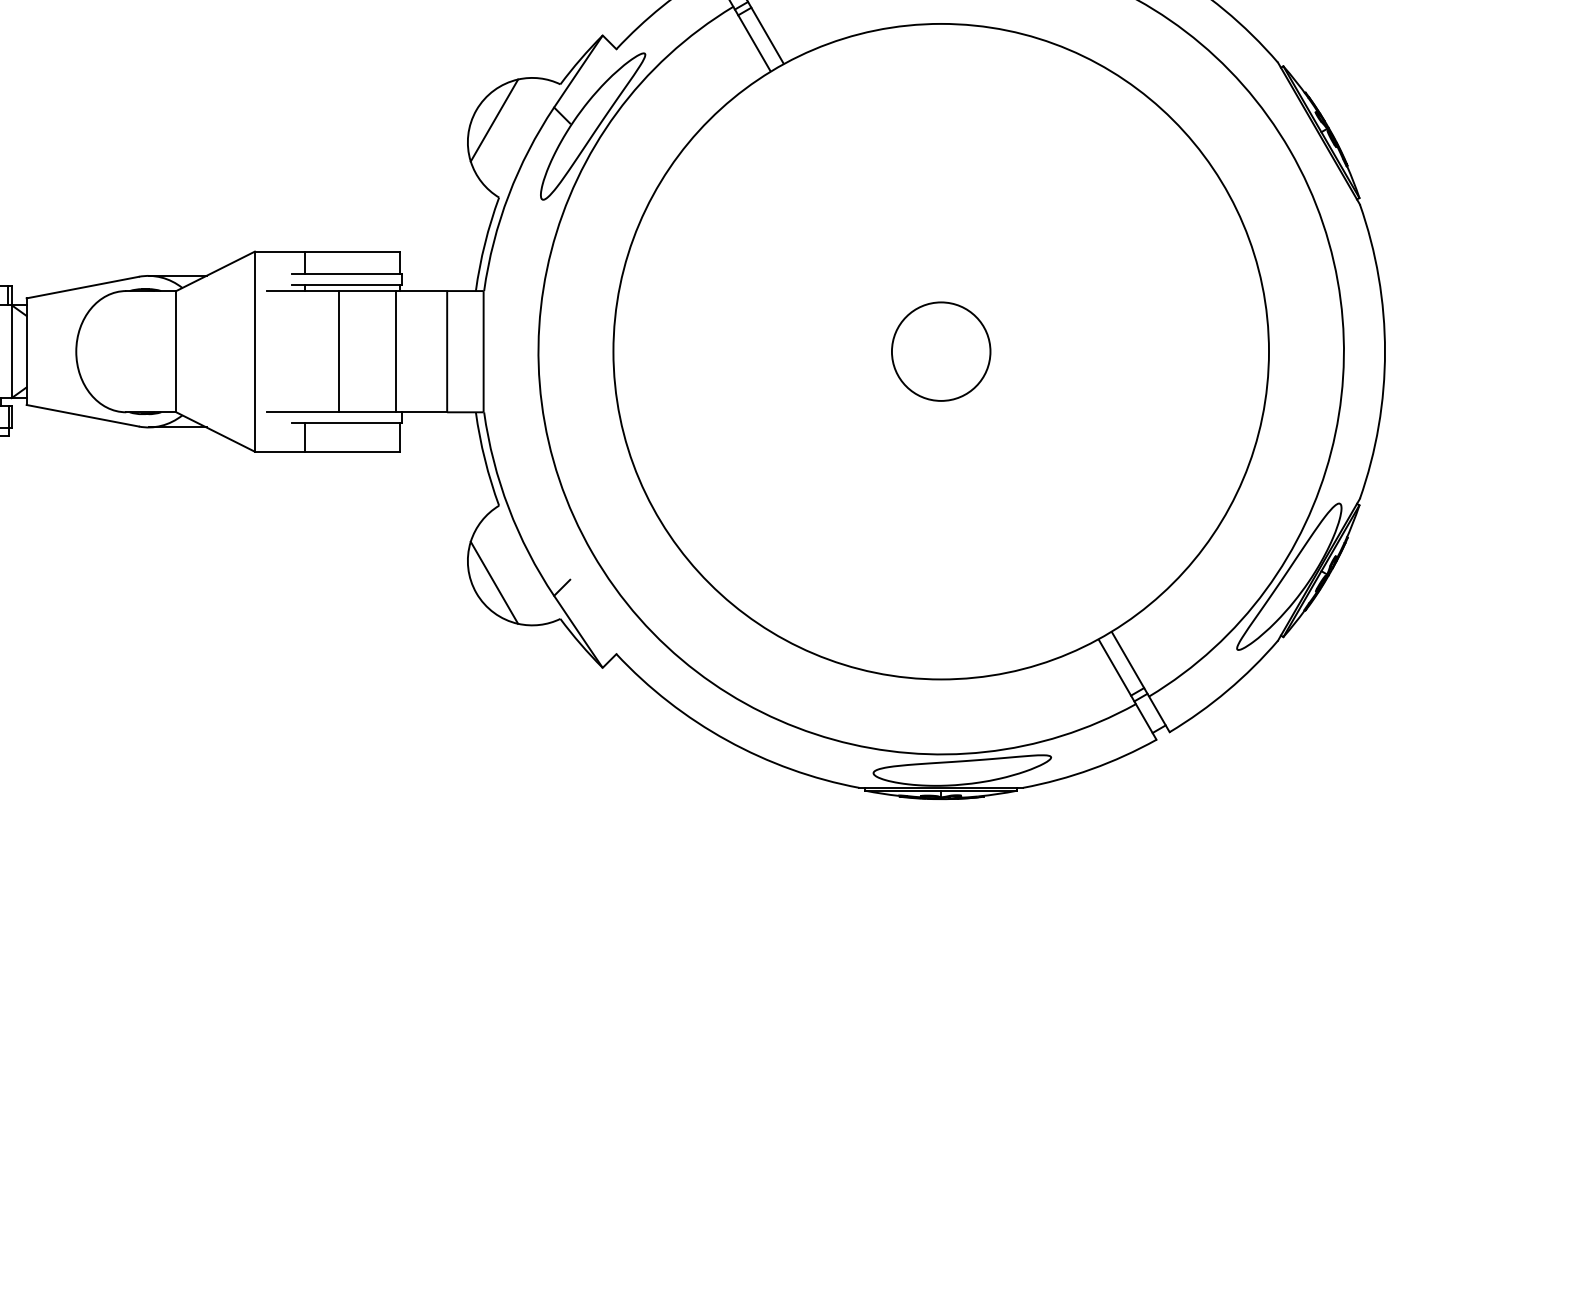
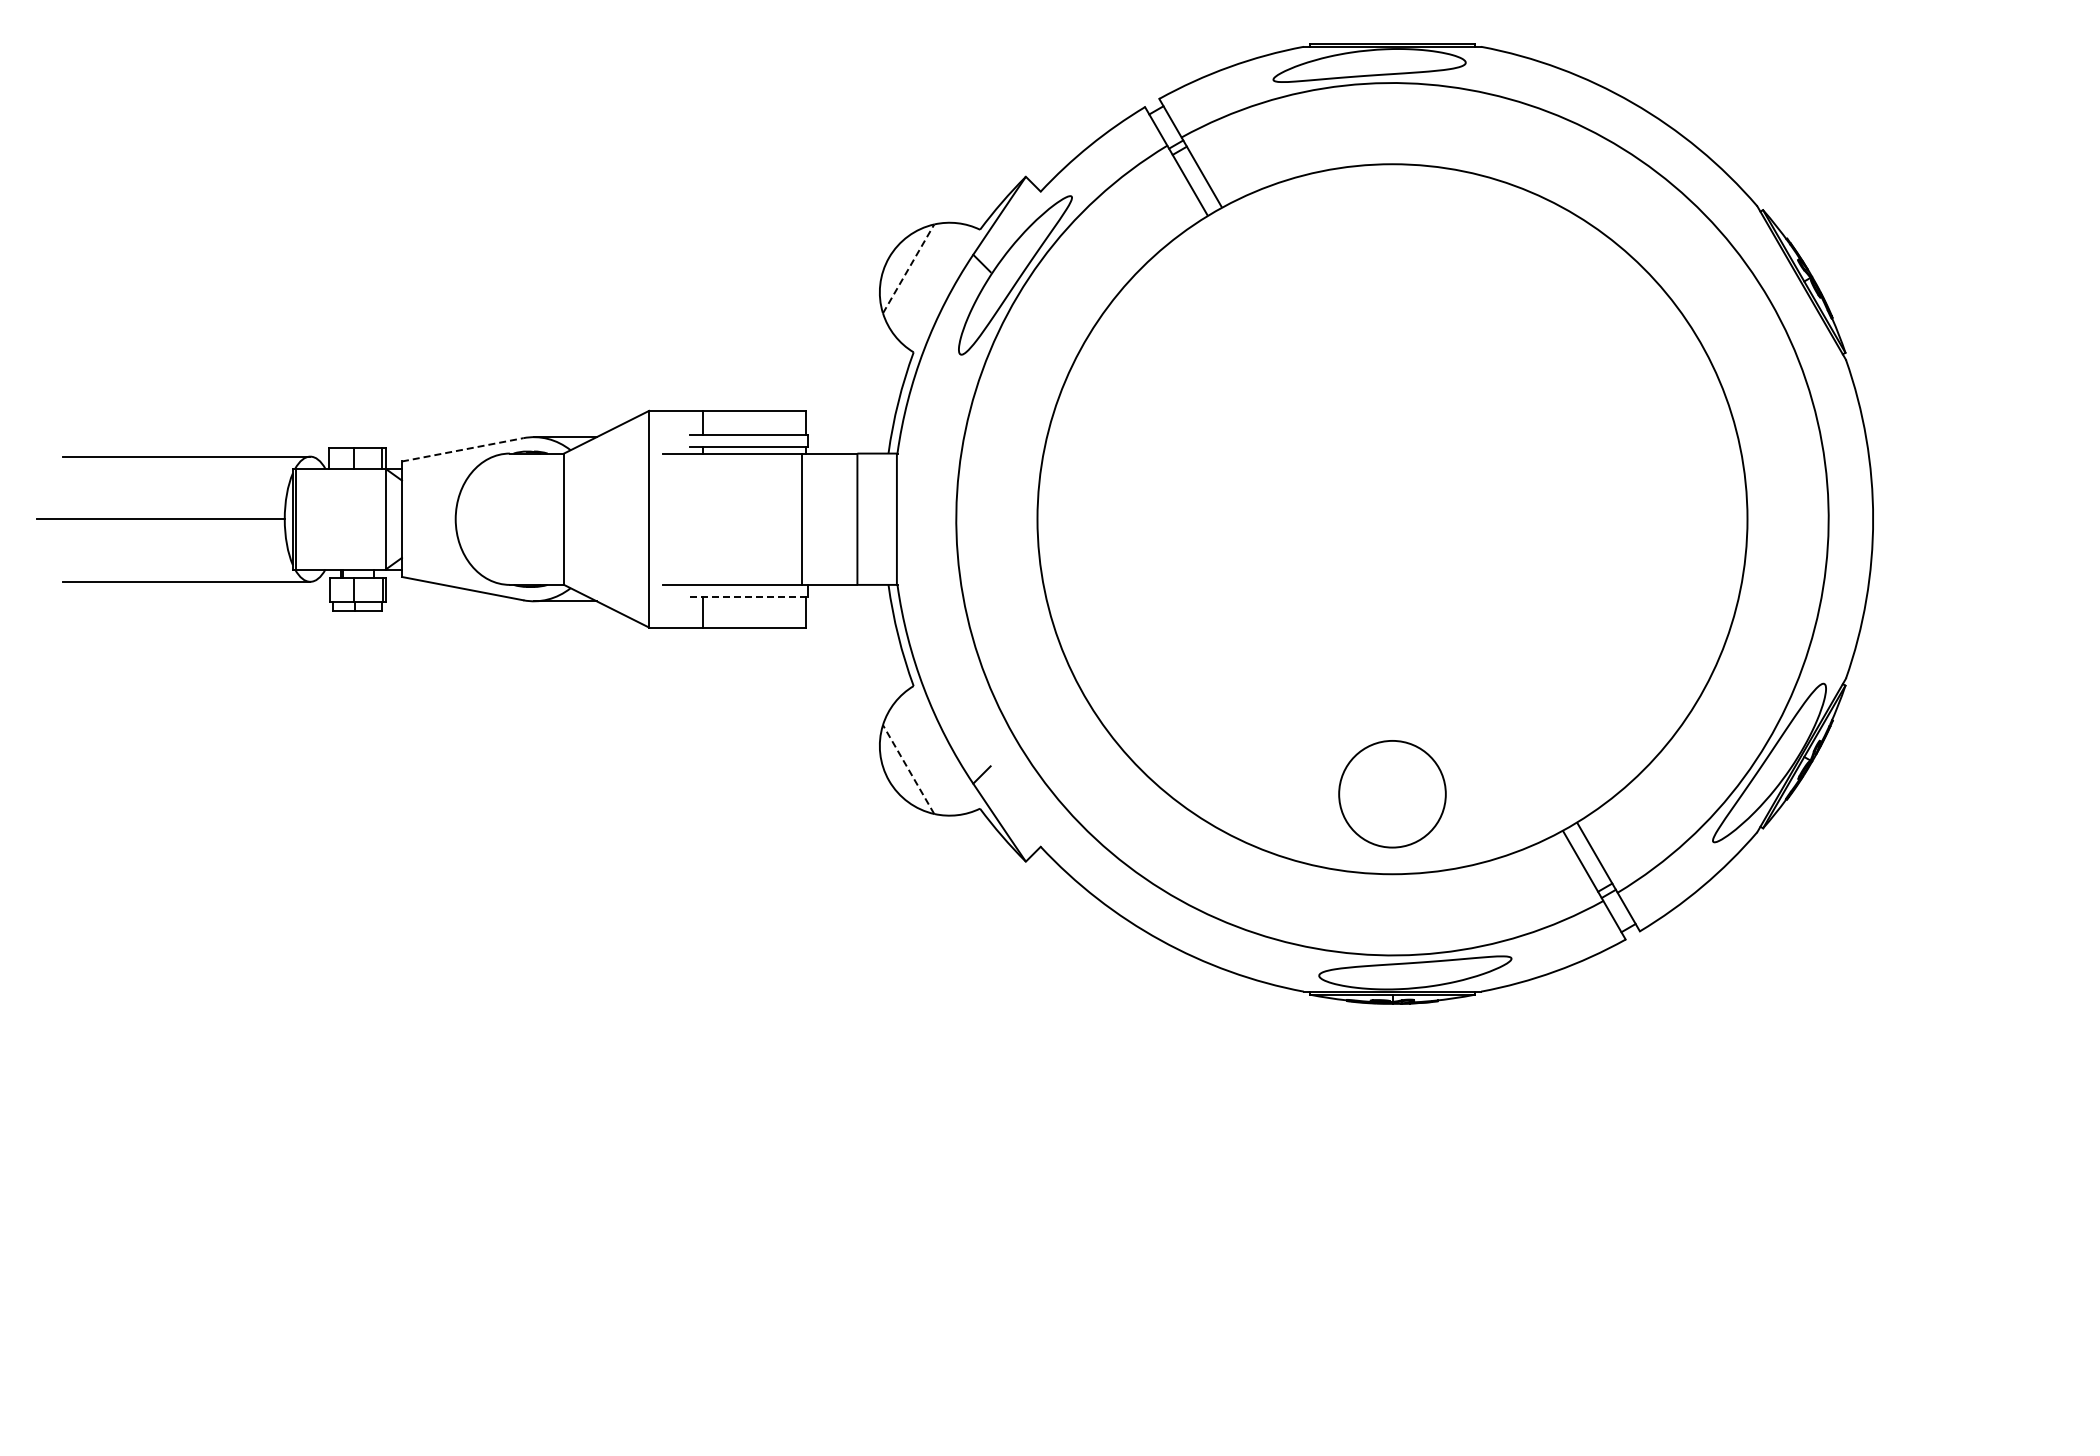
line: (494, 120) -> (908, 268), solid -> dashed
line: (82, 287) -> (462, 449), solid -> dashed
line: (339, 351) -> (740, 518), removed
circle: (941, 351) -> (1392, 794), moved
line: (347, 423) -> (749, 596), solid -> dashed
line: (494, 582) -> (908, 769), solid -> dashed

